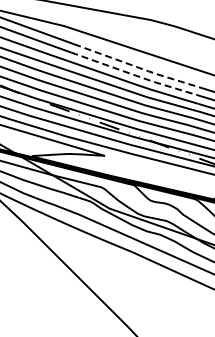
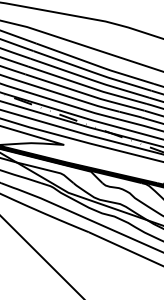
line: (139, 68) -> (95, 65), dashed -> solid
line: (136, 75) -> (92, 71), dashed -> solid

